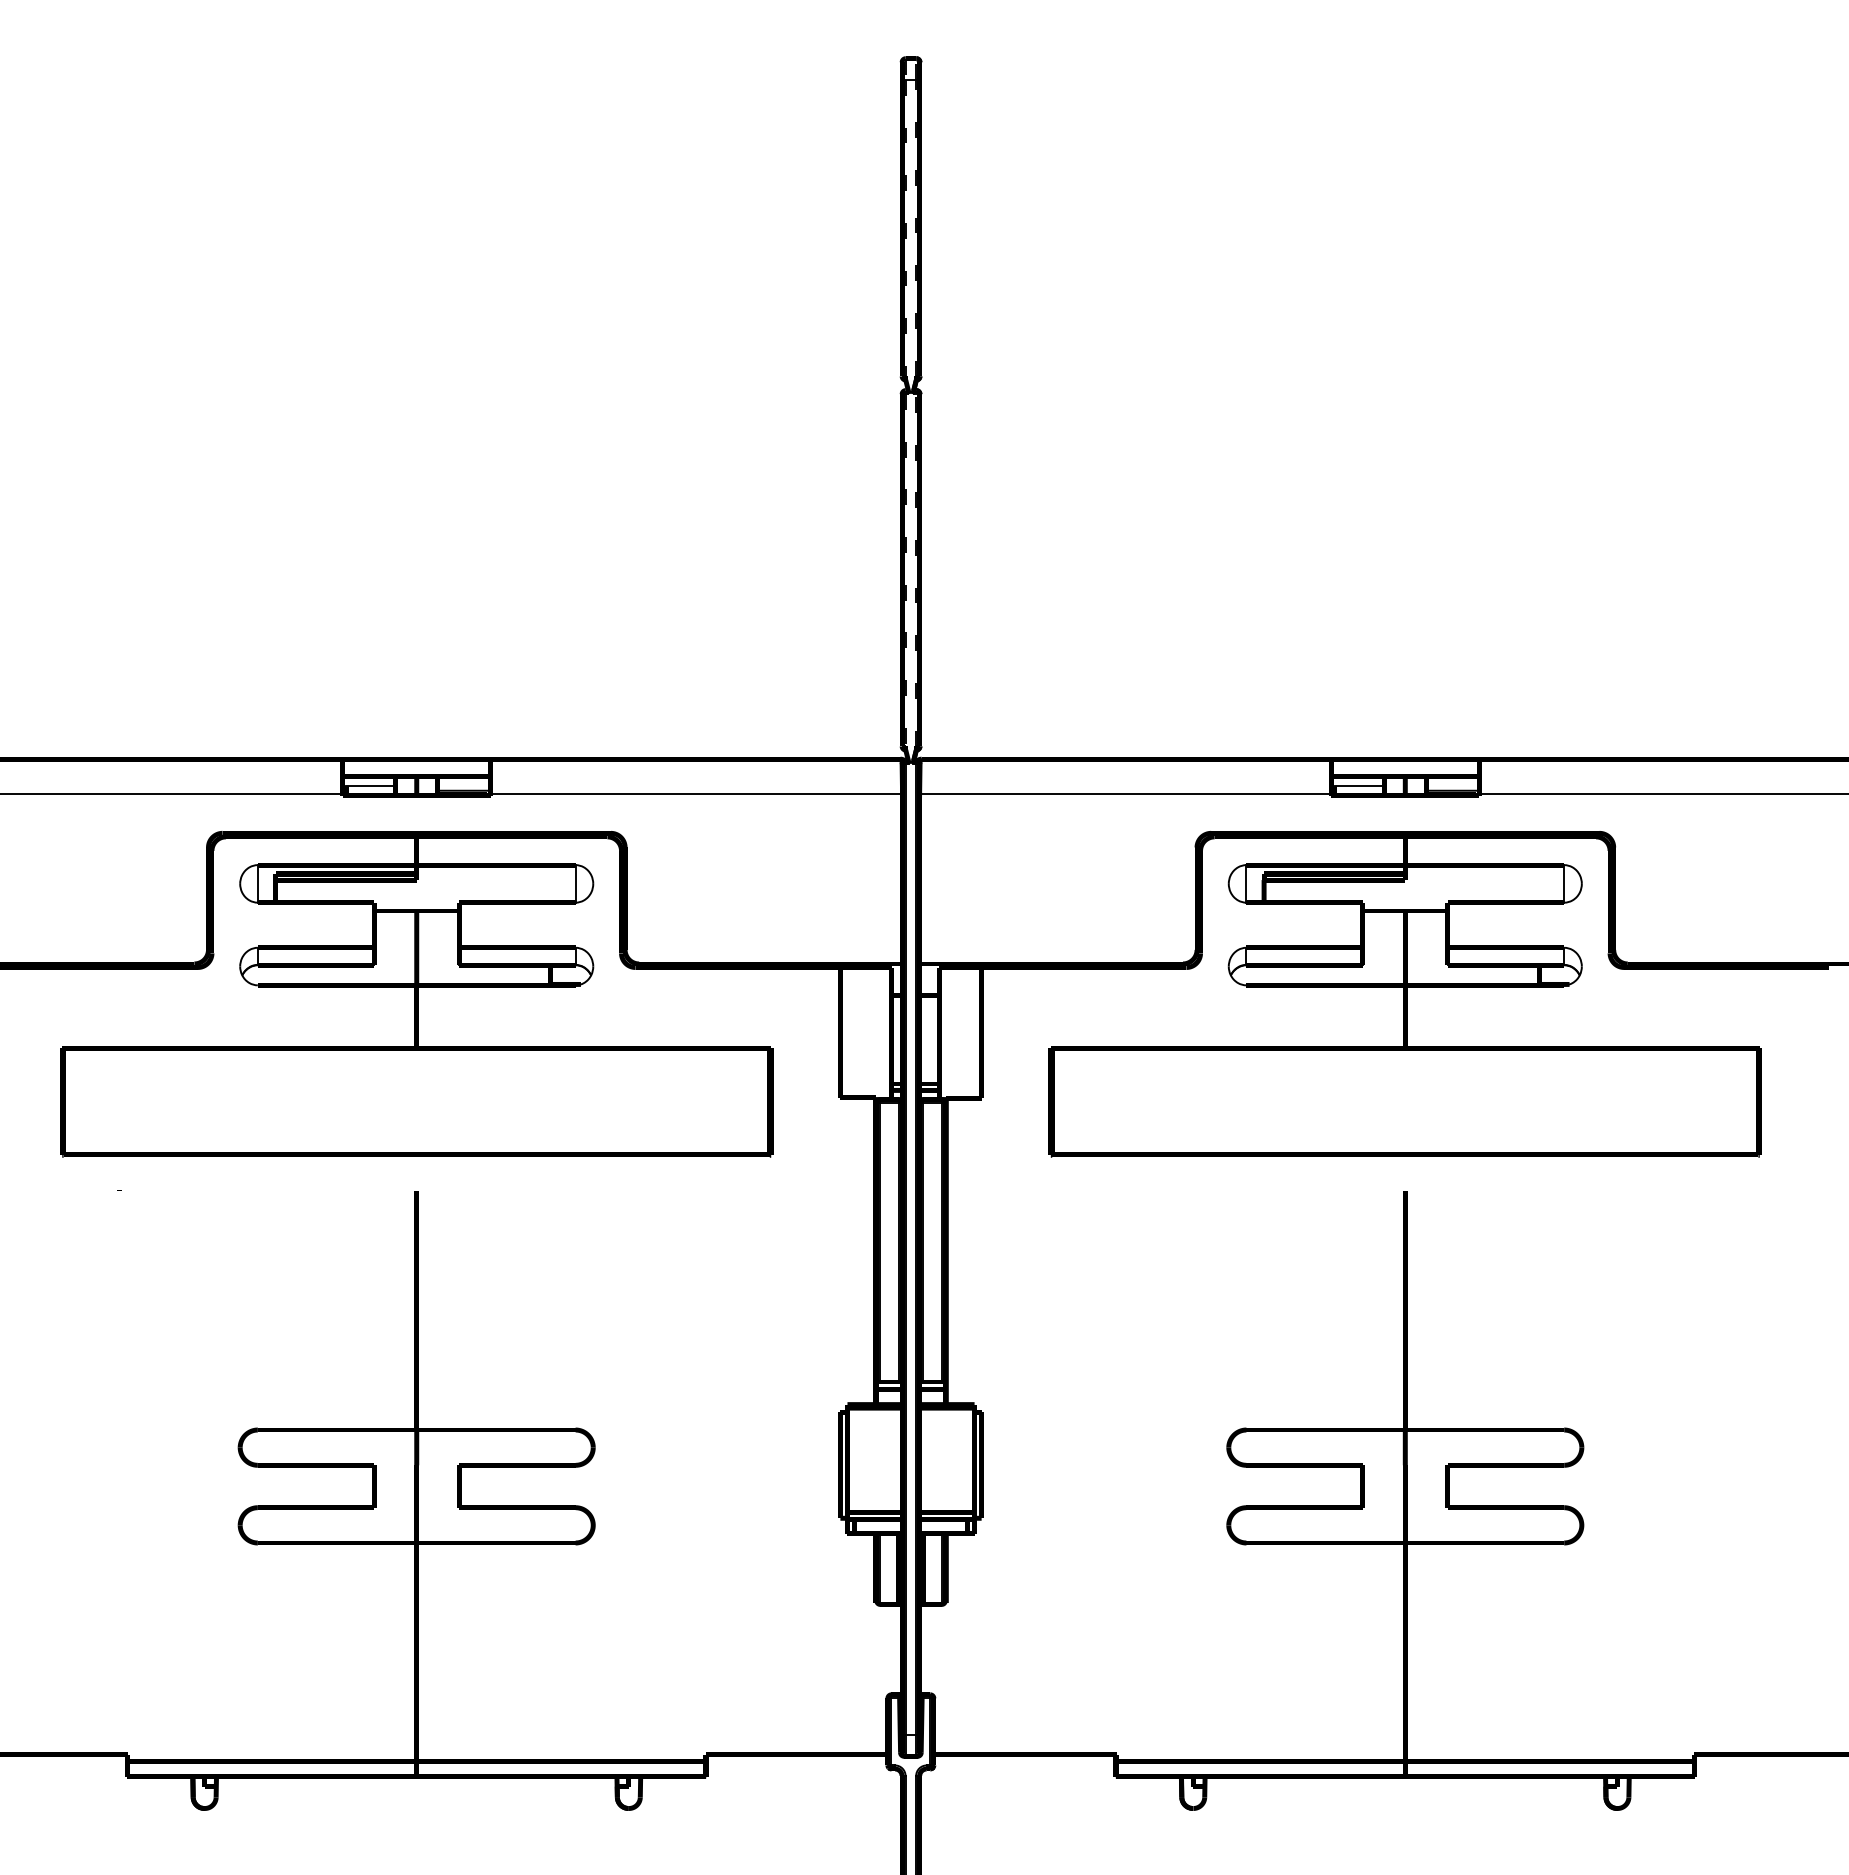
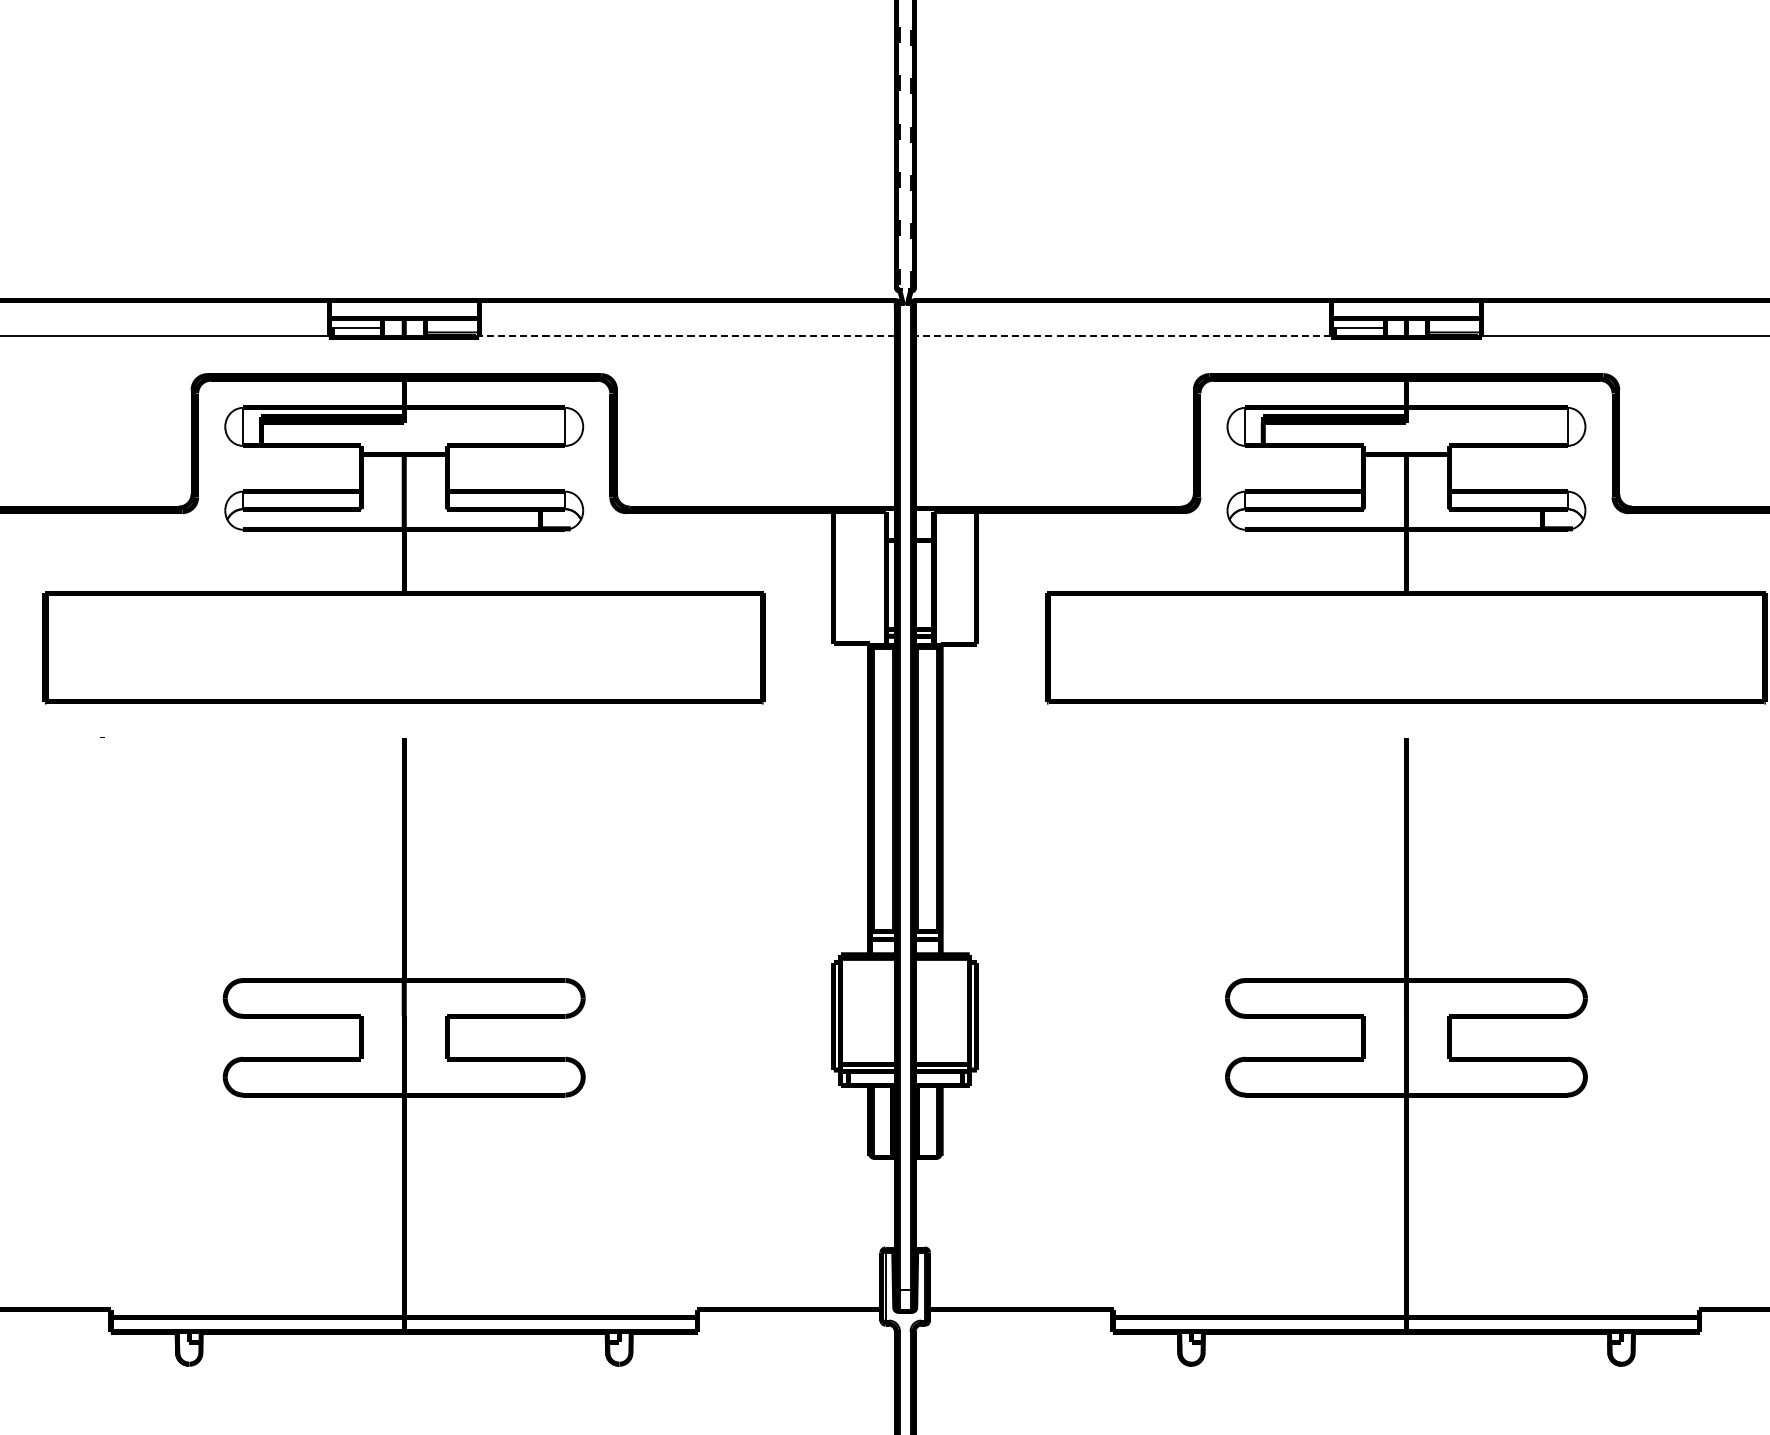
line: (695, 793) -> (686, 335), solid -> dashed
line: (1125, 793) -> (1122, 335), solid -> dashed

